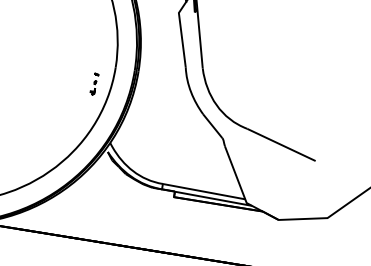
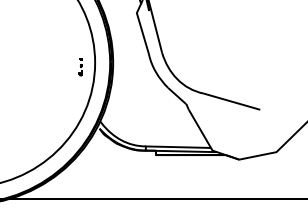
part: (93, 84) -> (80, 67), moved

